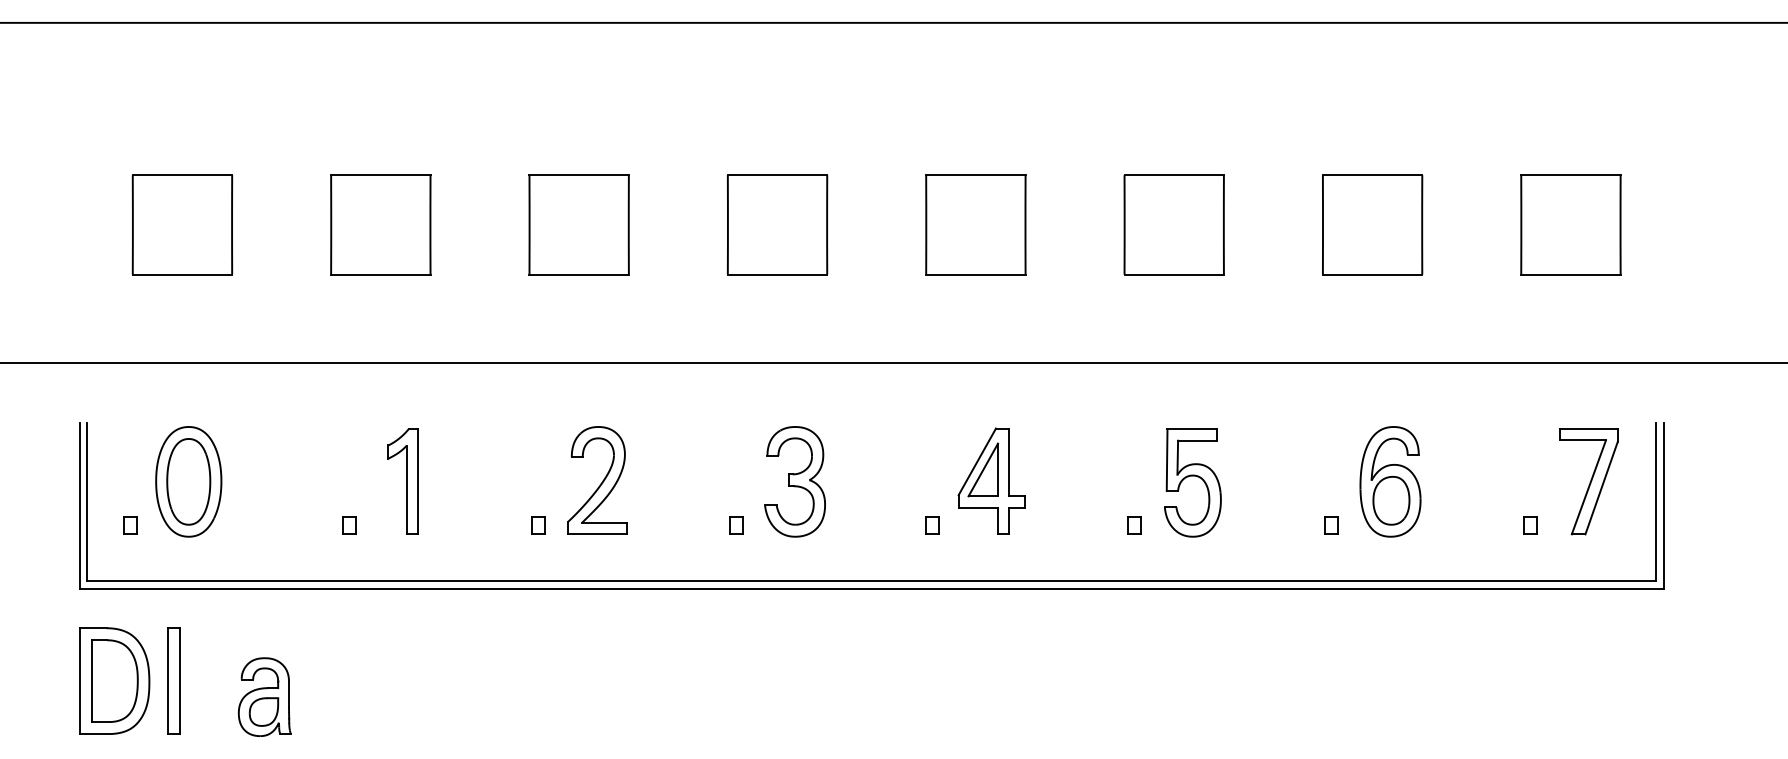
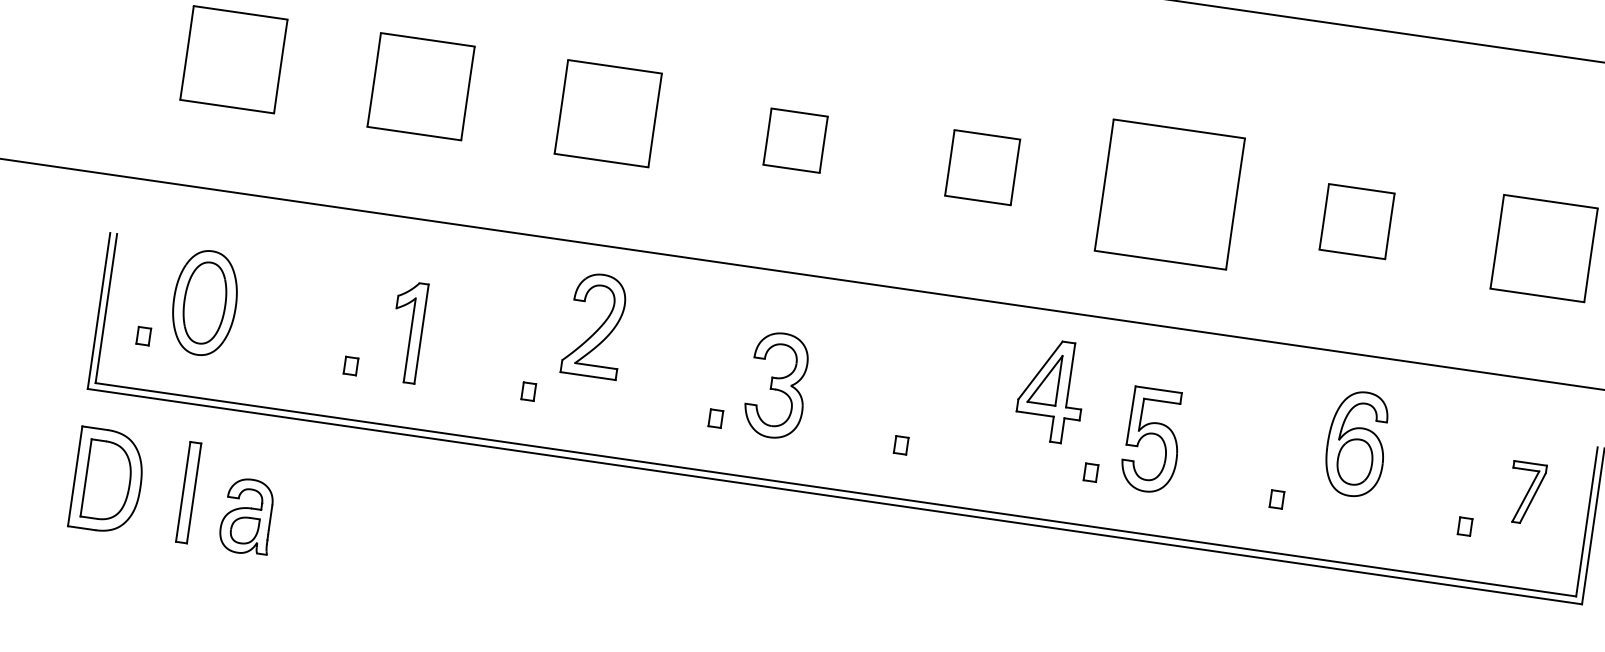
part: (777, 224) -> (795, 140), size x0.6
part: (975, 224) -> (982, 167), size x0.7
part: (1173, 224) -> (1169, 194), size x1.4
part: (1372, 224) -> (1356, 221), size x0.7
part: (597, 480) -> (595, 325), moved
part: (991, 480) -> (1051, 390), moved
part: (1390, 481) -> (1356, 443), moved
part: (1588, 481) -> (1525, 493), size x0.6
part: (173, 680) -> (188, 491), moved

